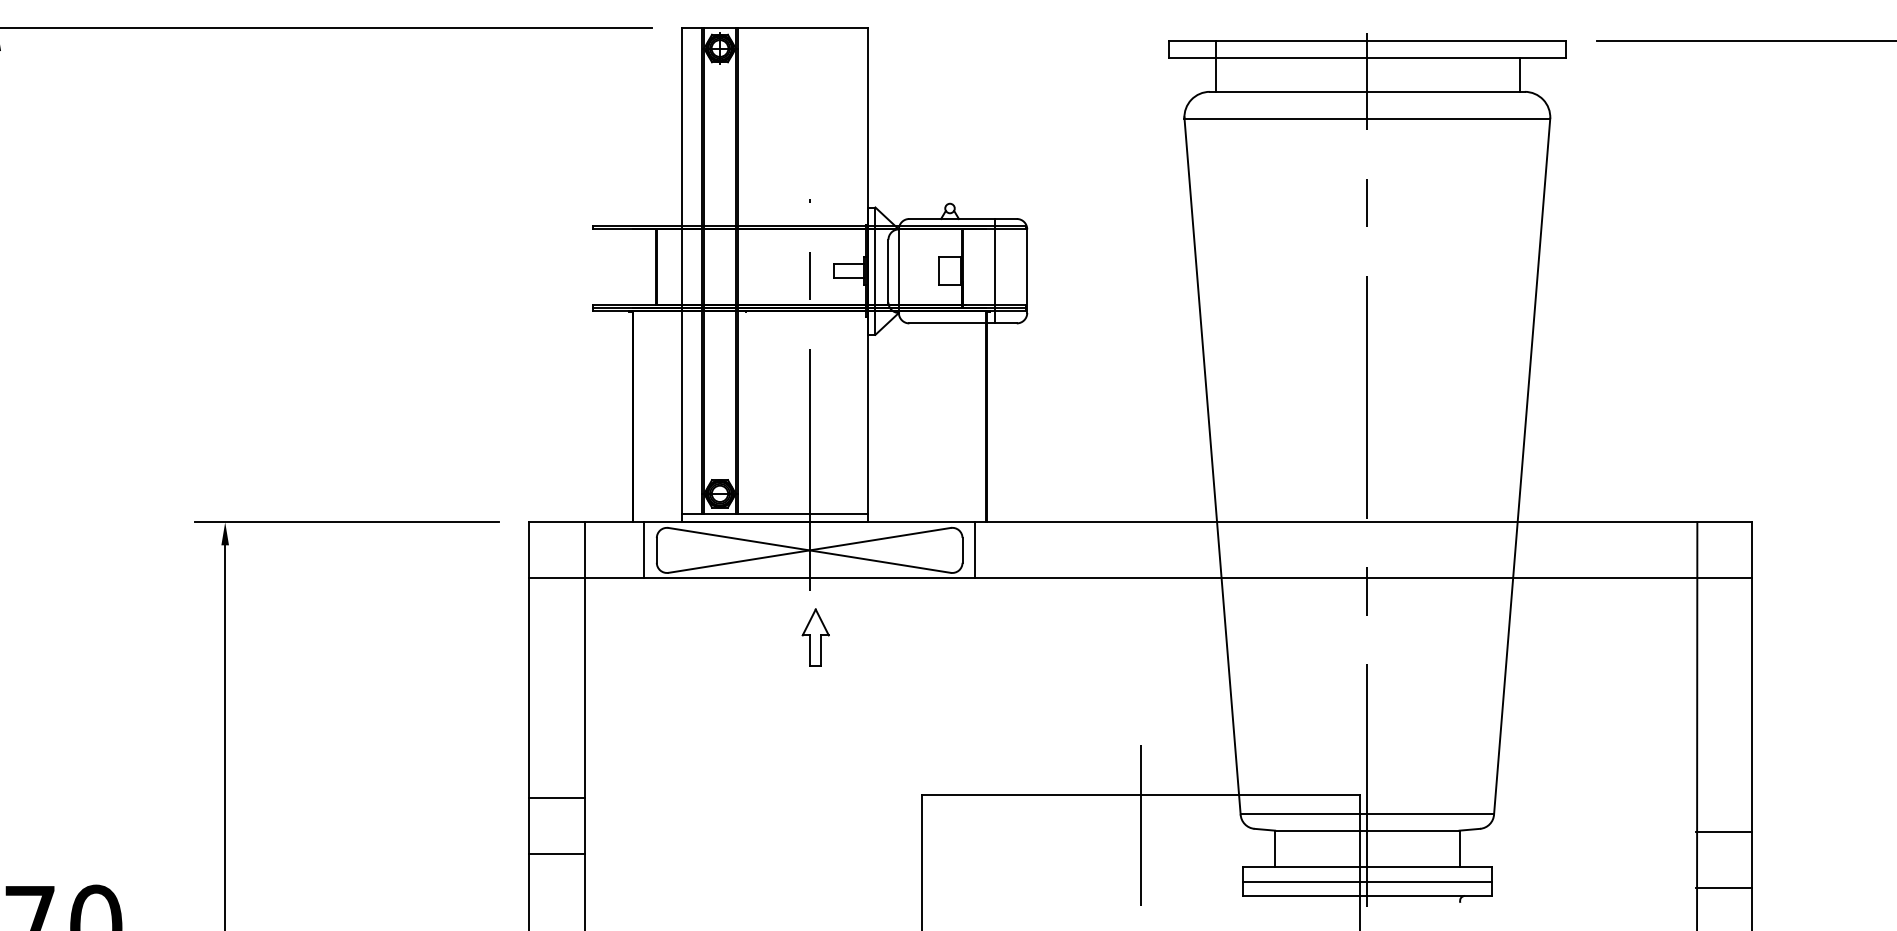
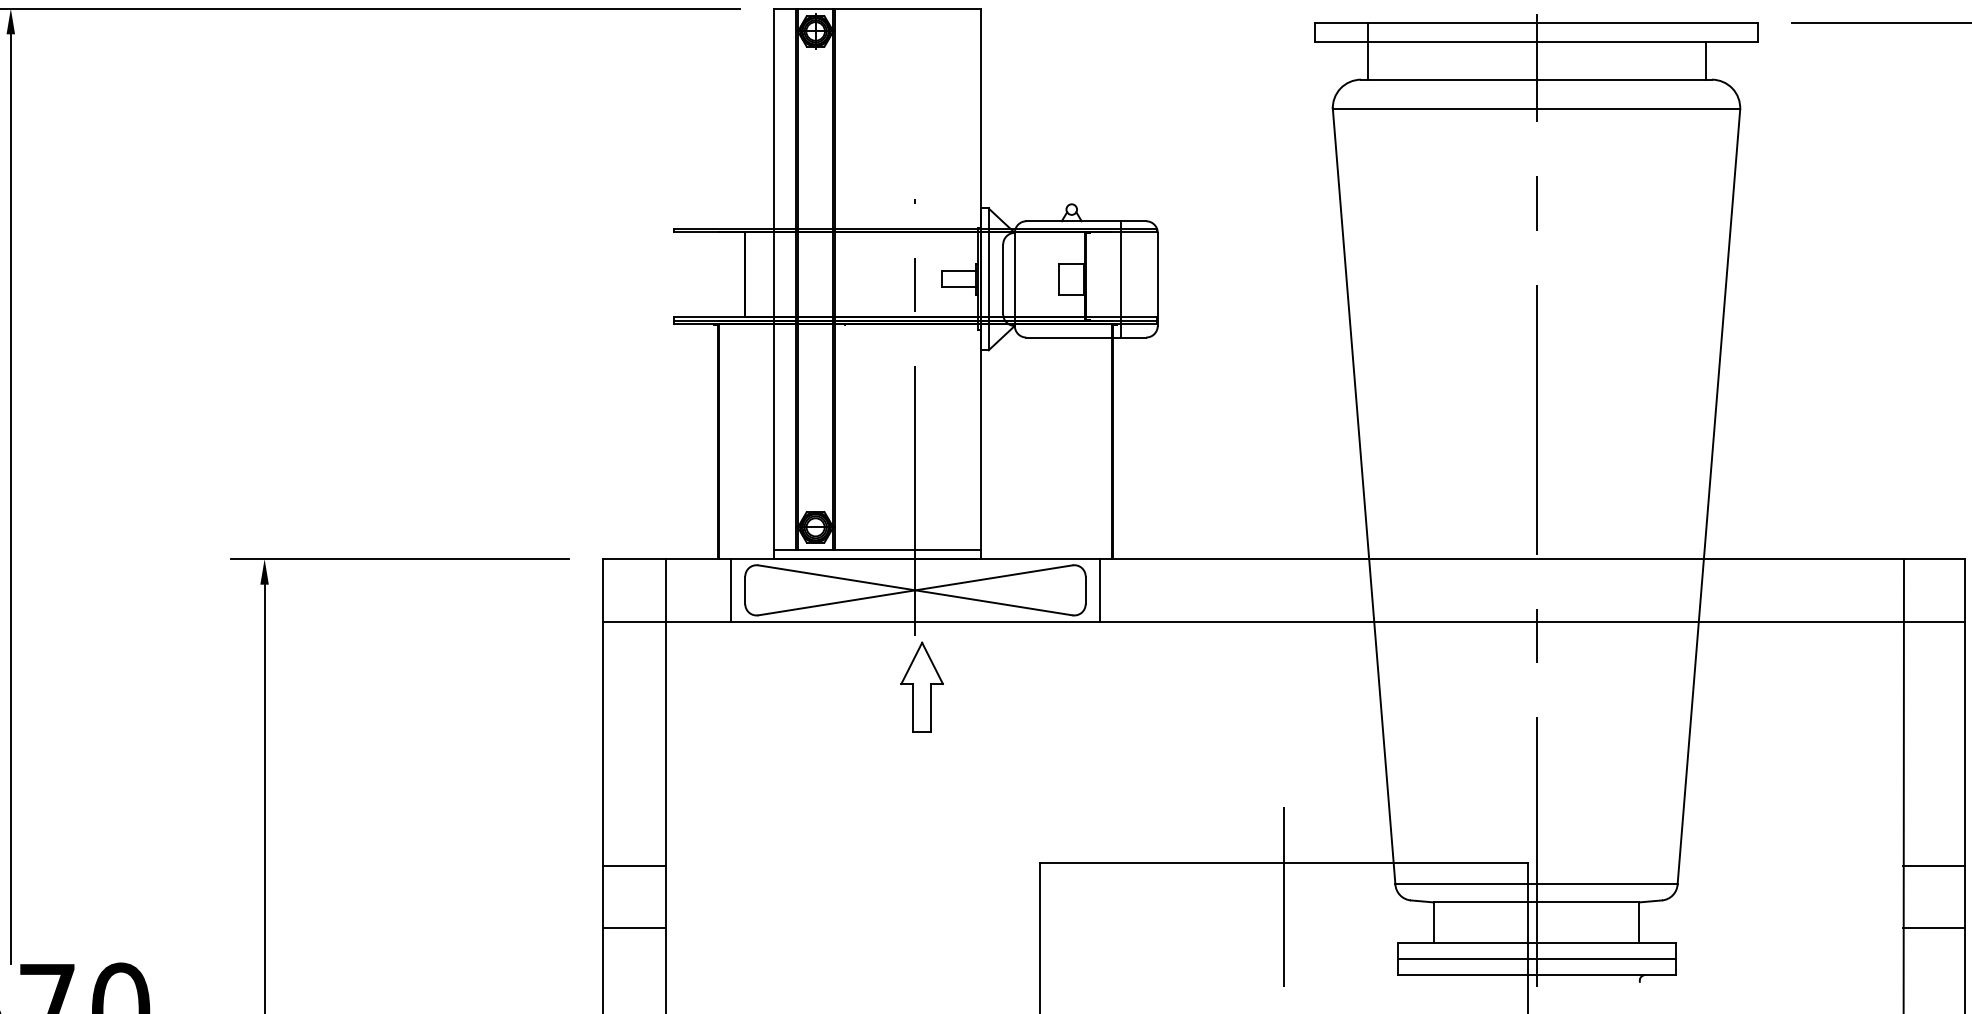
part: (815, 637) -> (921, 687), size x1.43
line: (1724, 831) -> (1934, 865), moved
line: (1724, 887) -> (1934, 927), moved

